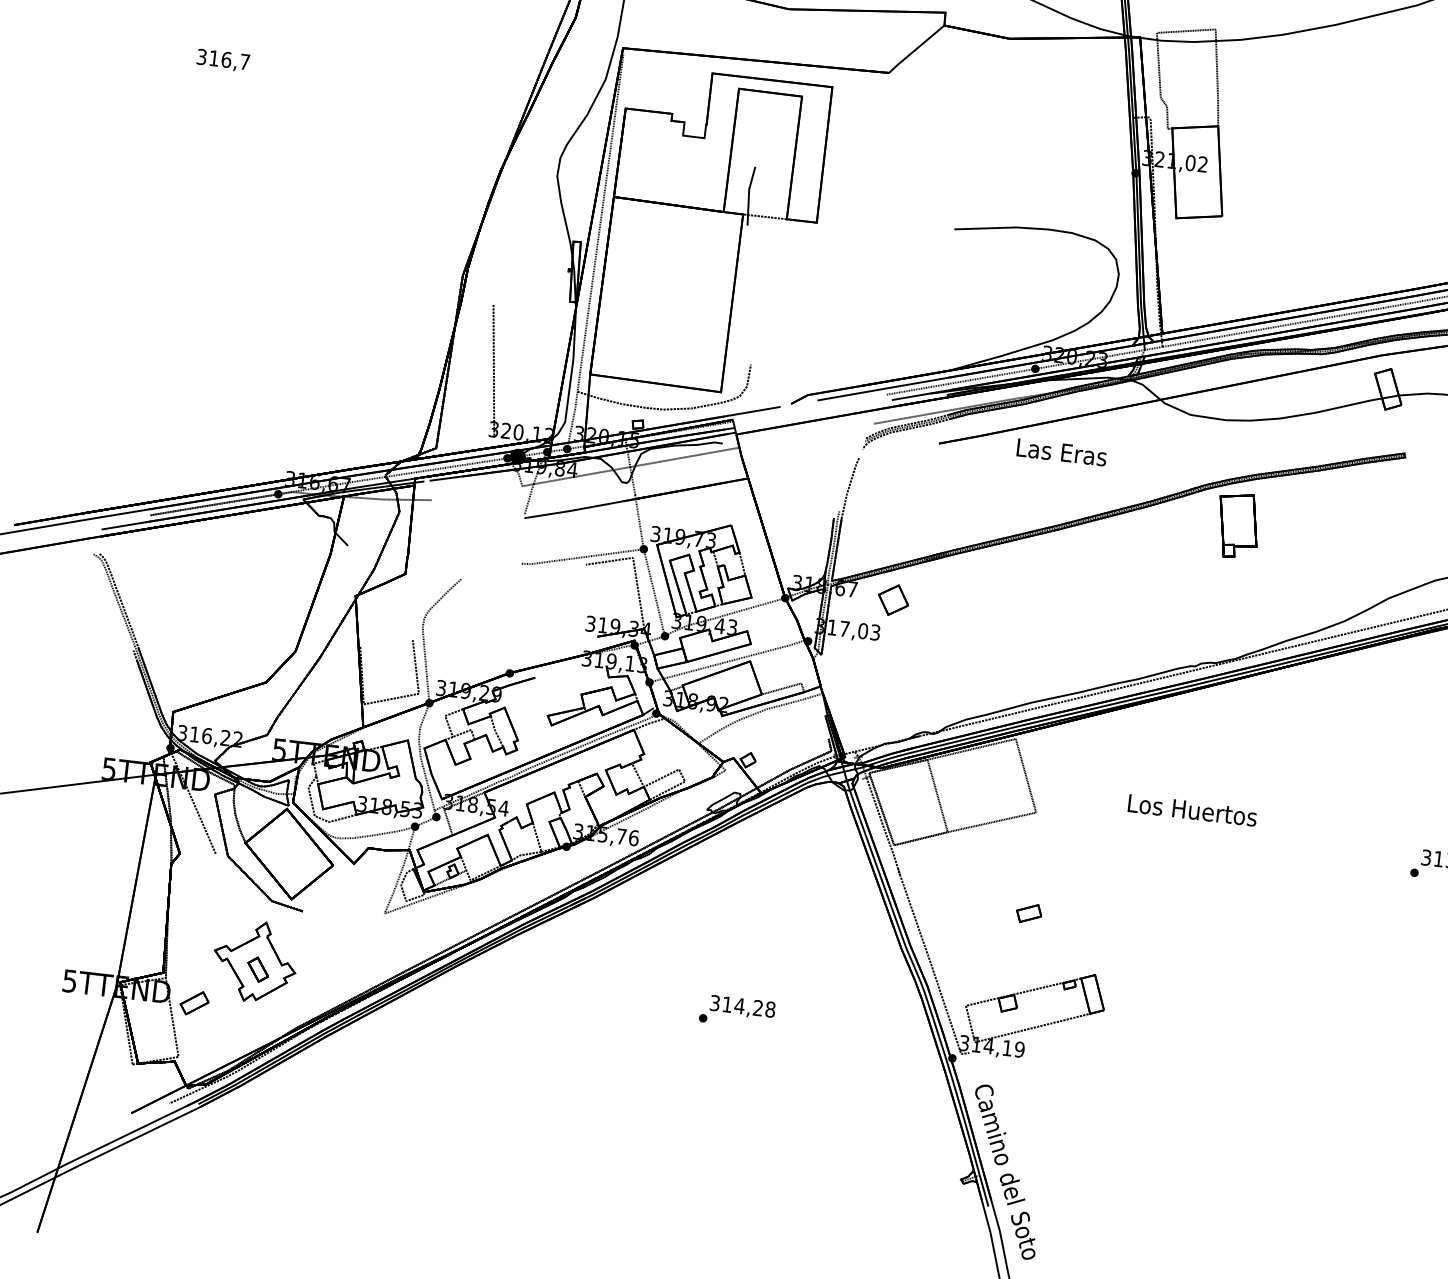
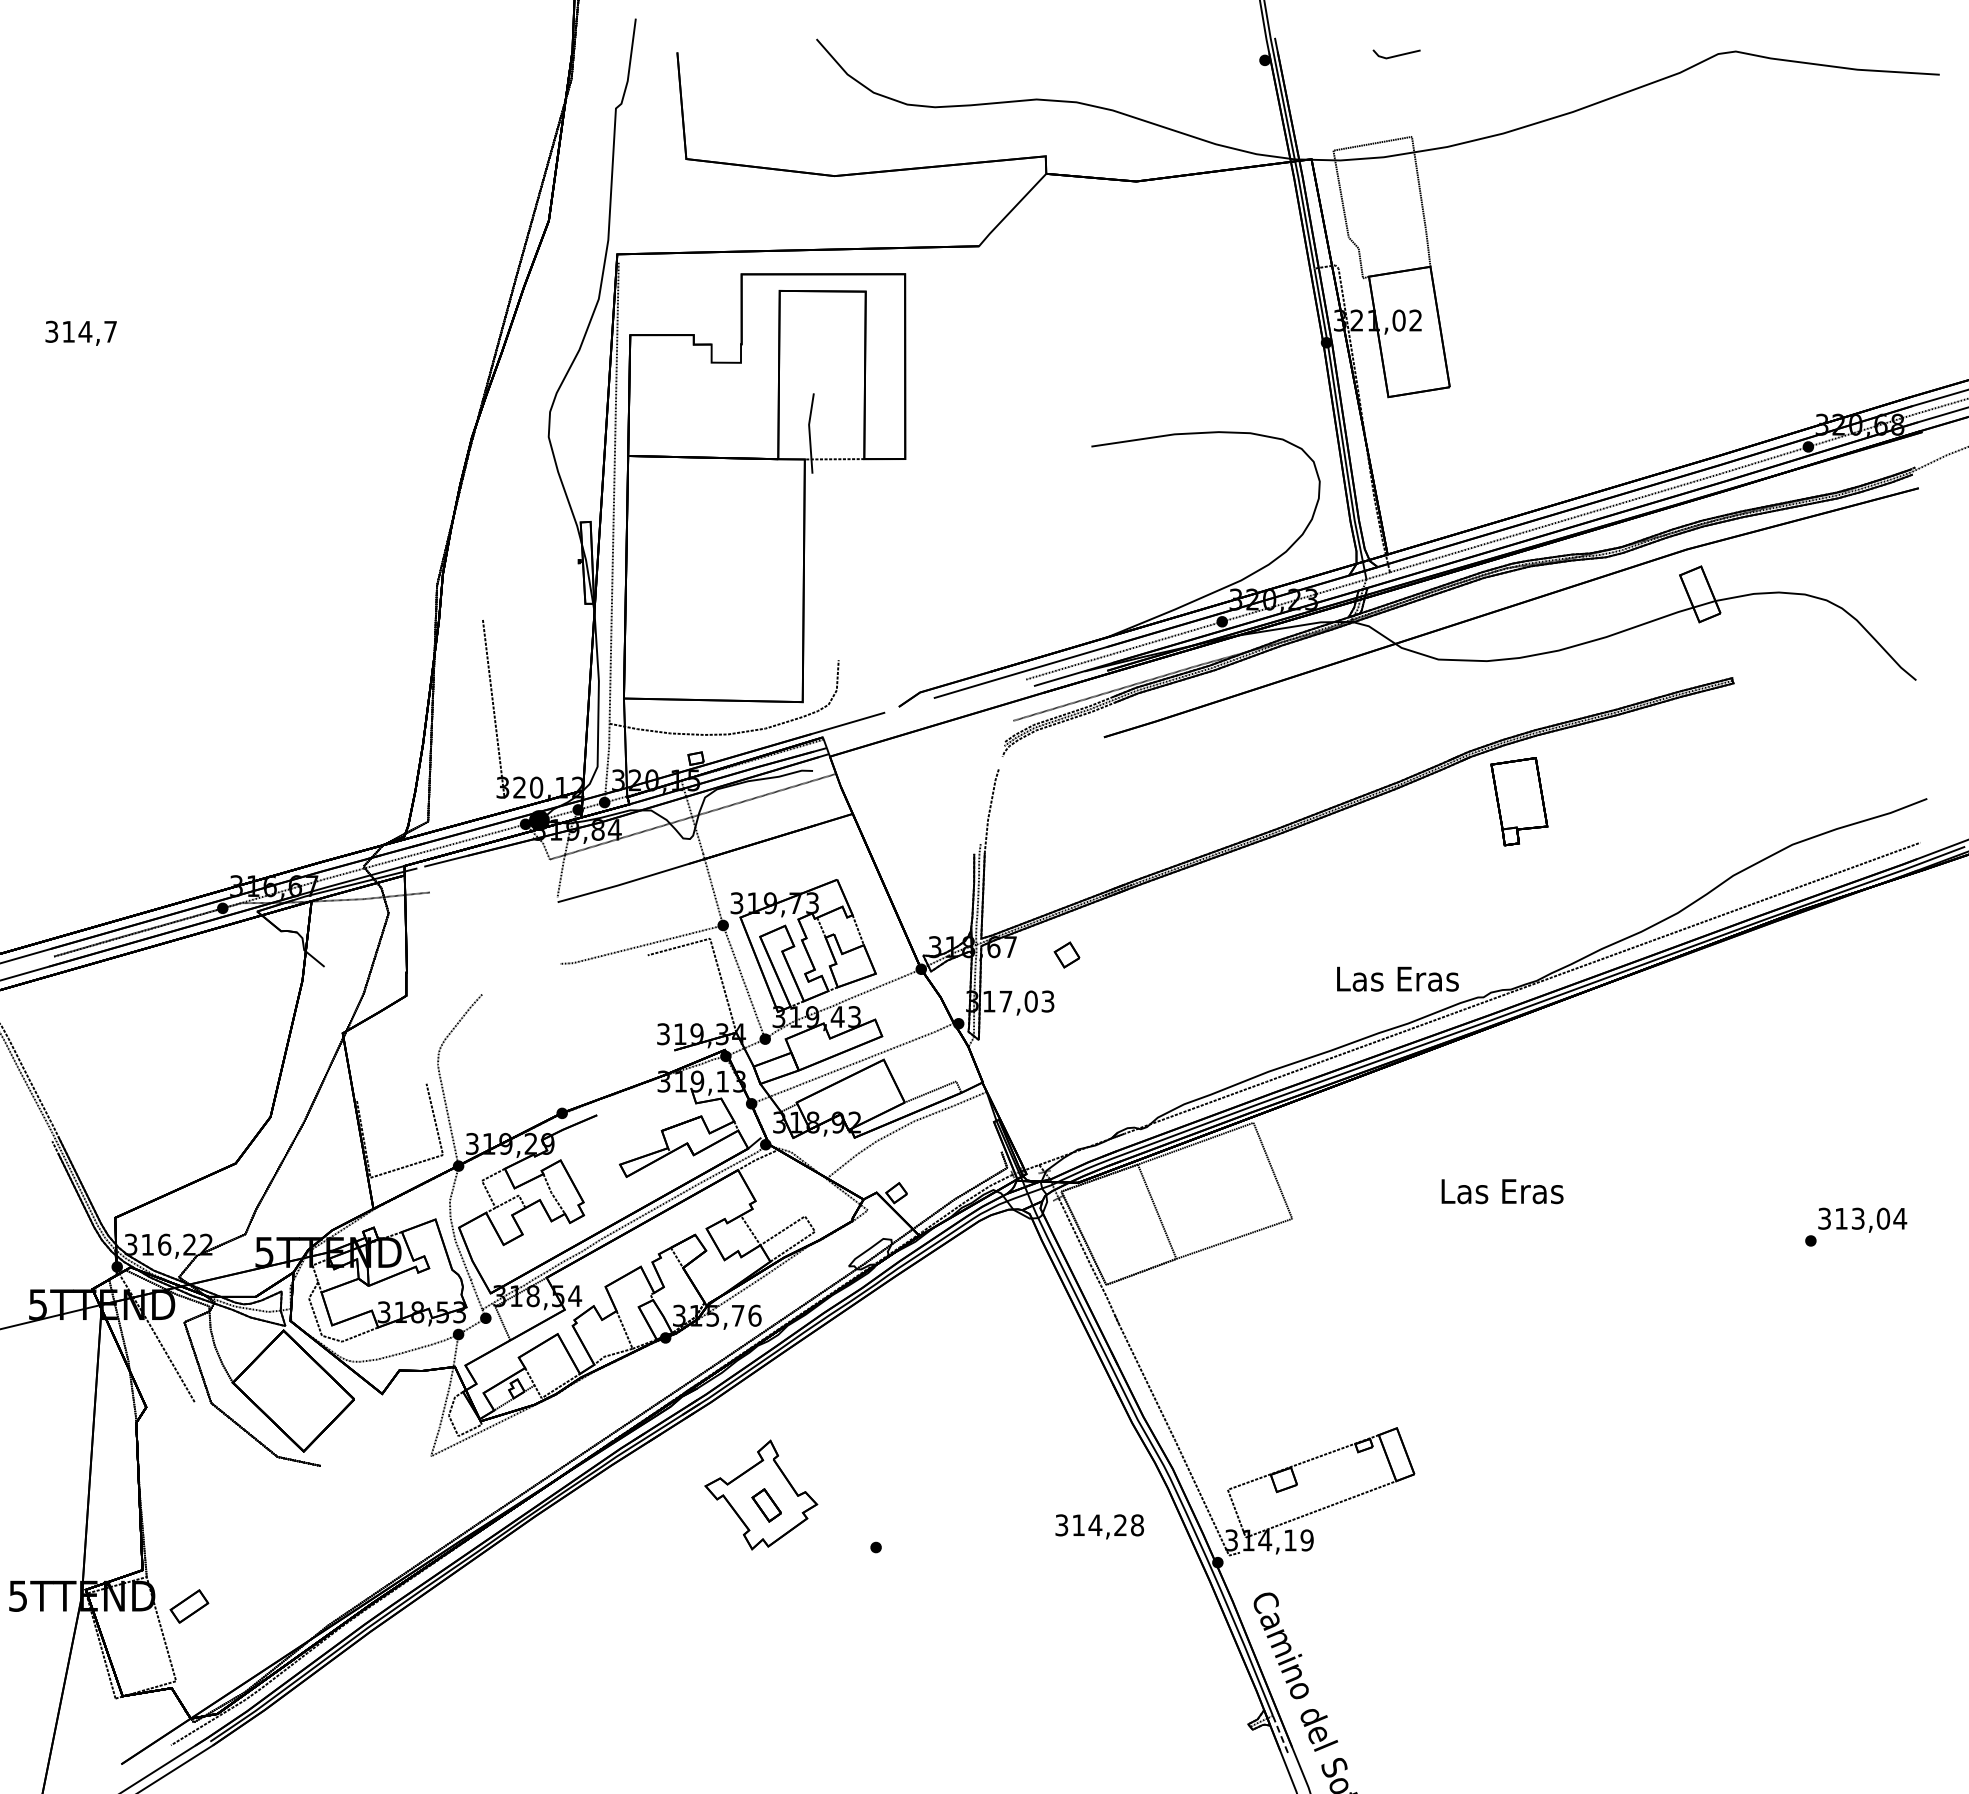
text: (226, 59) -> (85, 331), 316,7 -> 314,7
text: (1061, 451) -> (1397, 978), moved
part: (893, 599) -> (1066, 954), size x0.6
text: (1192, 810) -> (1502, 1191), Los Huertos -> Las Eras
part: (1029, 913) -> (1298, 1355), removed
part: (255, 961) -> (761, 1494), moved
text: (742, 1007) -> (1099, 1526), moved
line: (984, 1191) -> (1281, 1736), solid -> dashed

